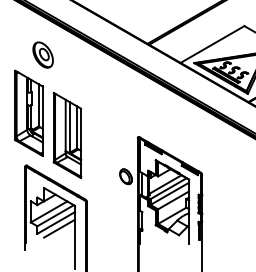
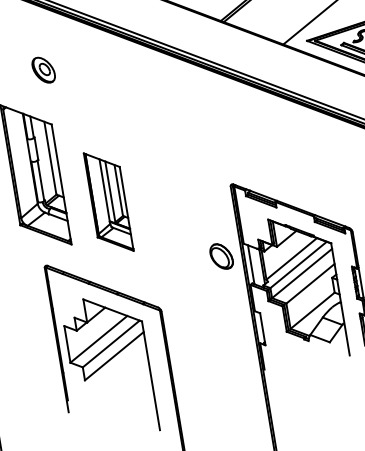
part: (42, 54) -> (42, 69), size x0.6
part: (67, 135) -> (108, 202), size x0.7
line: (59, 228) -> (121, 364), removed

